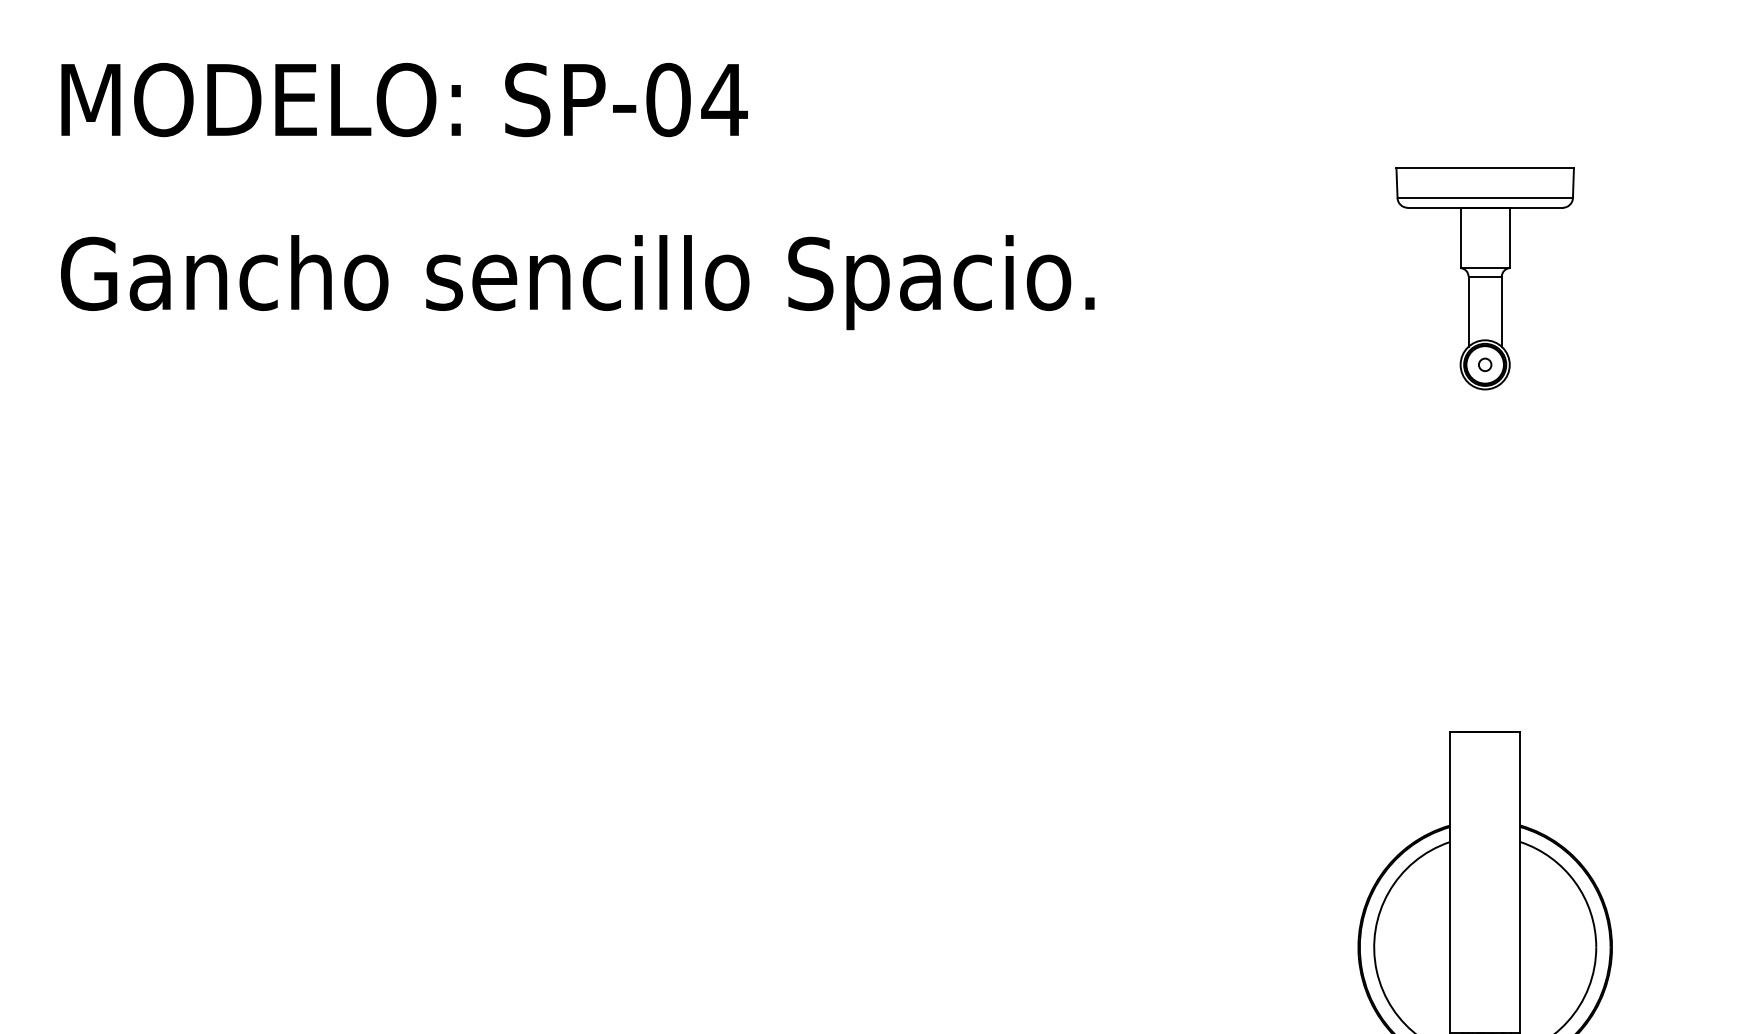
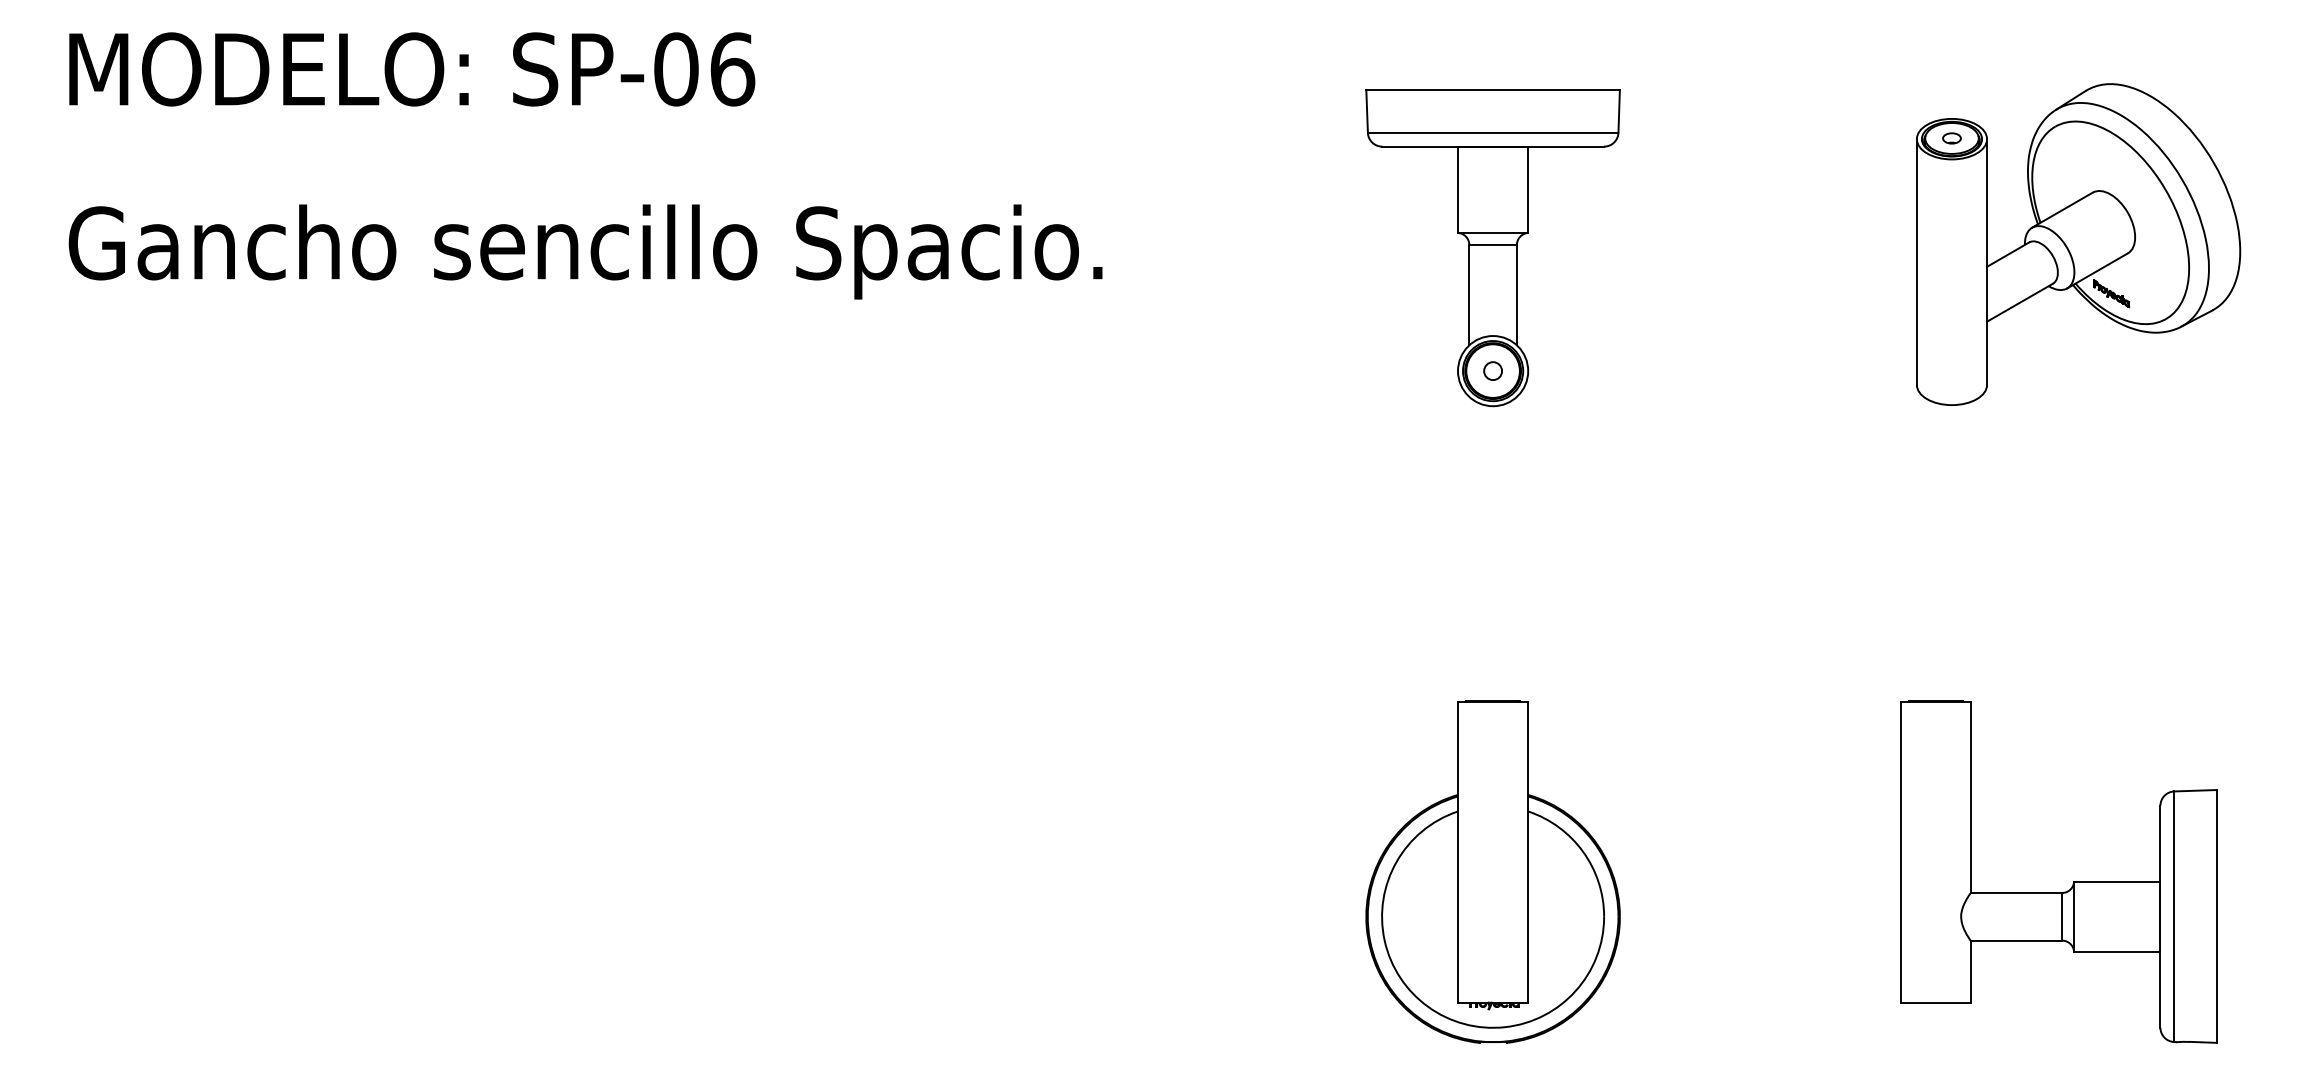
text: (724, 100) -> (732, 69), SP-04 -> SP-06
part: (1484, 279) -> (1492, 248), size x1.43

